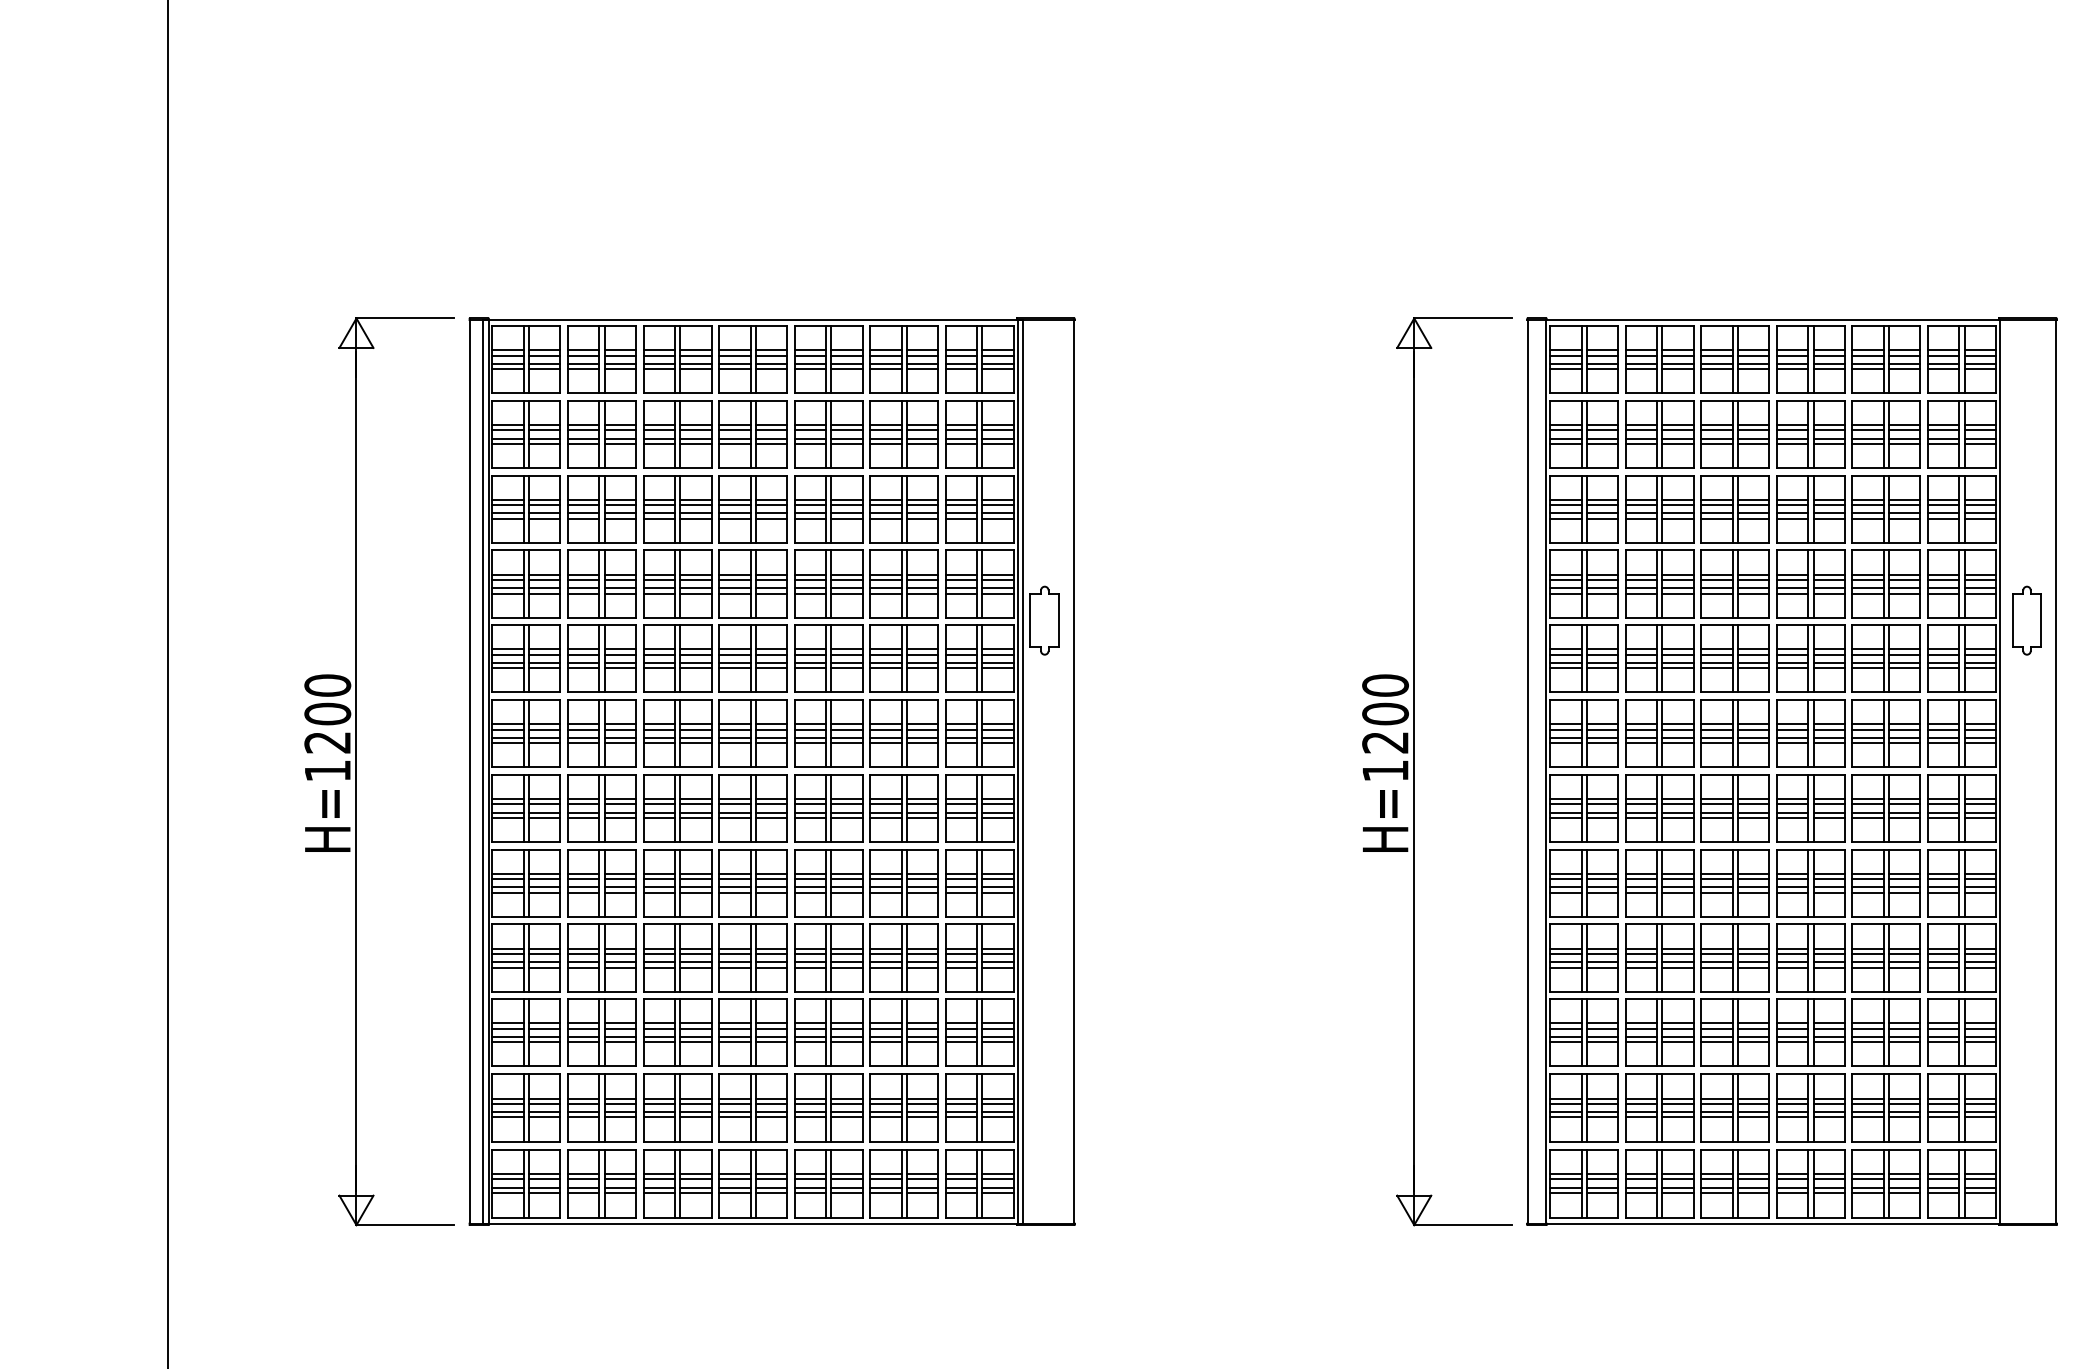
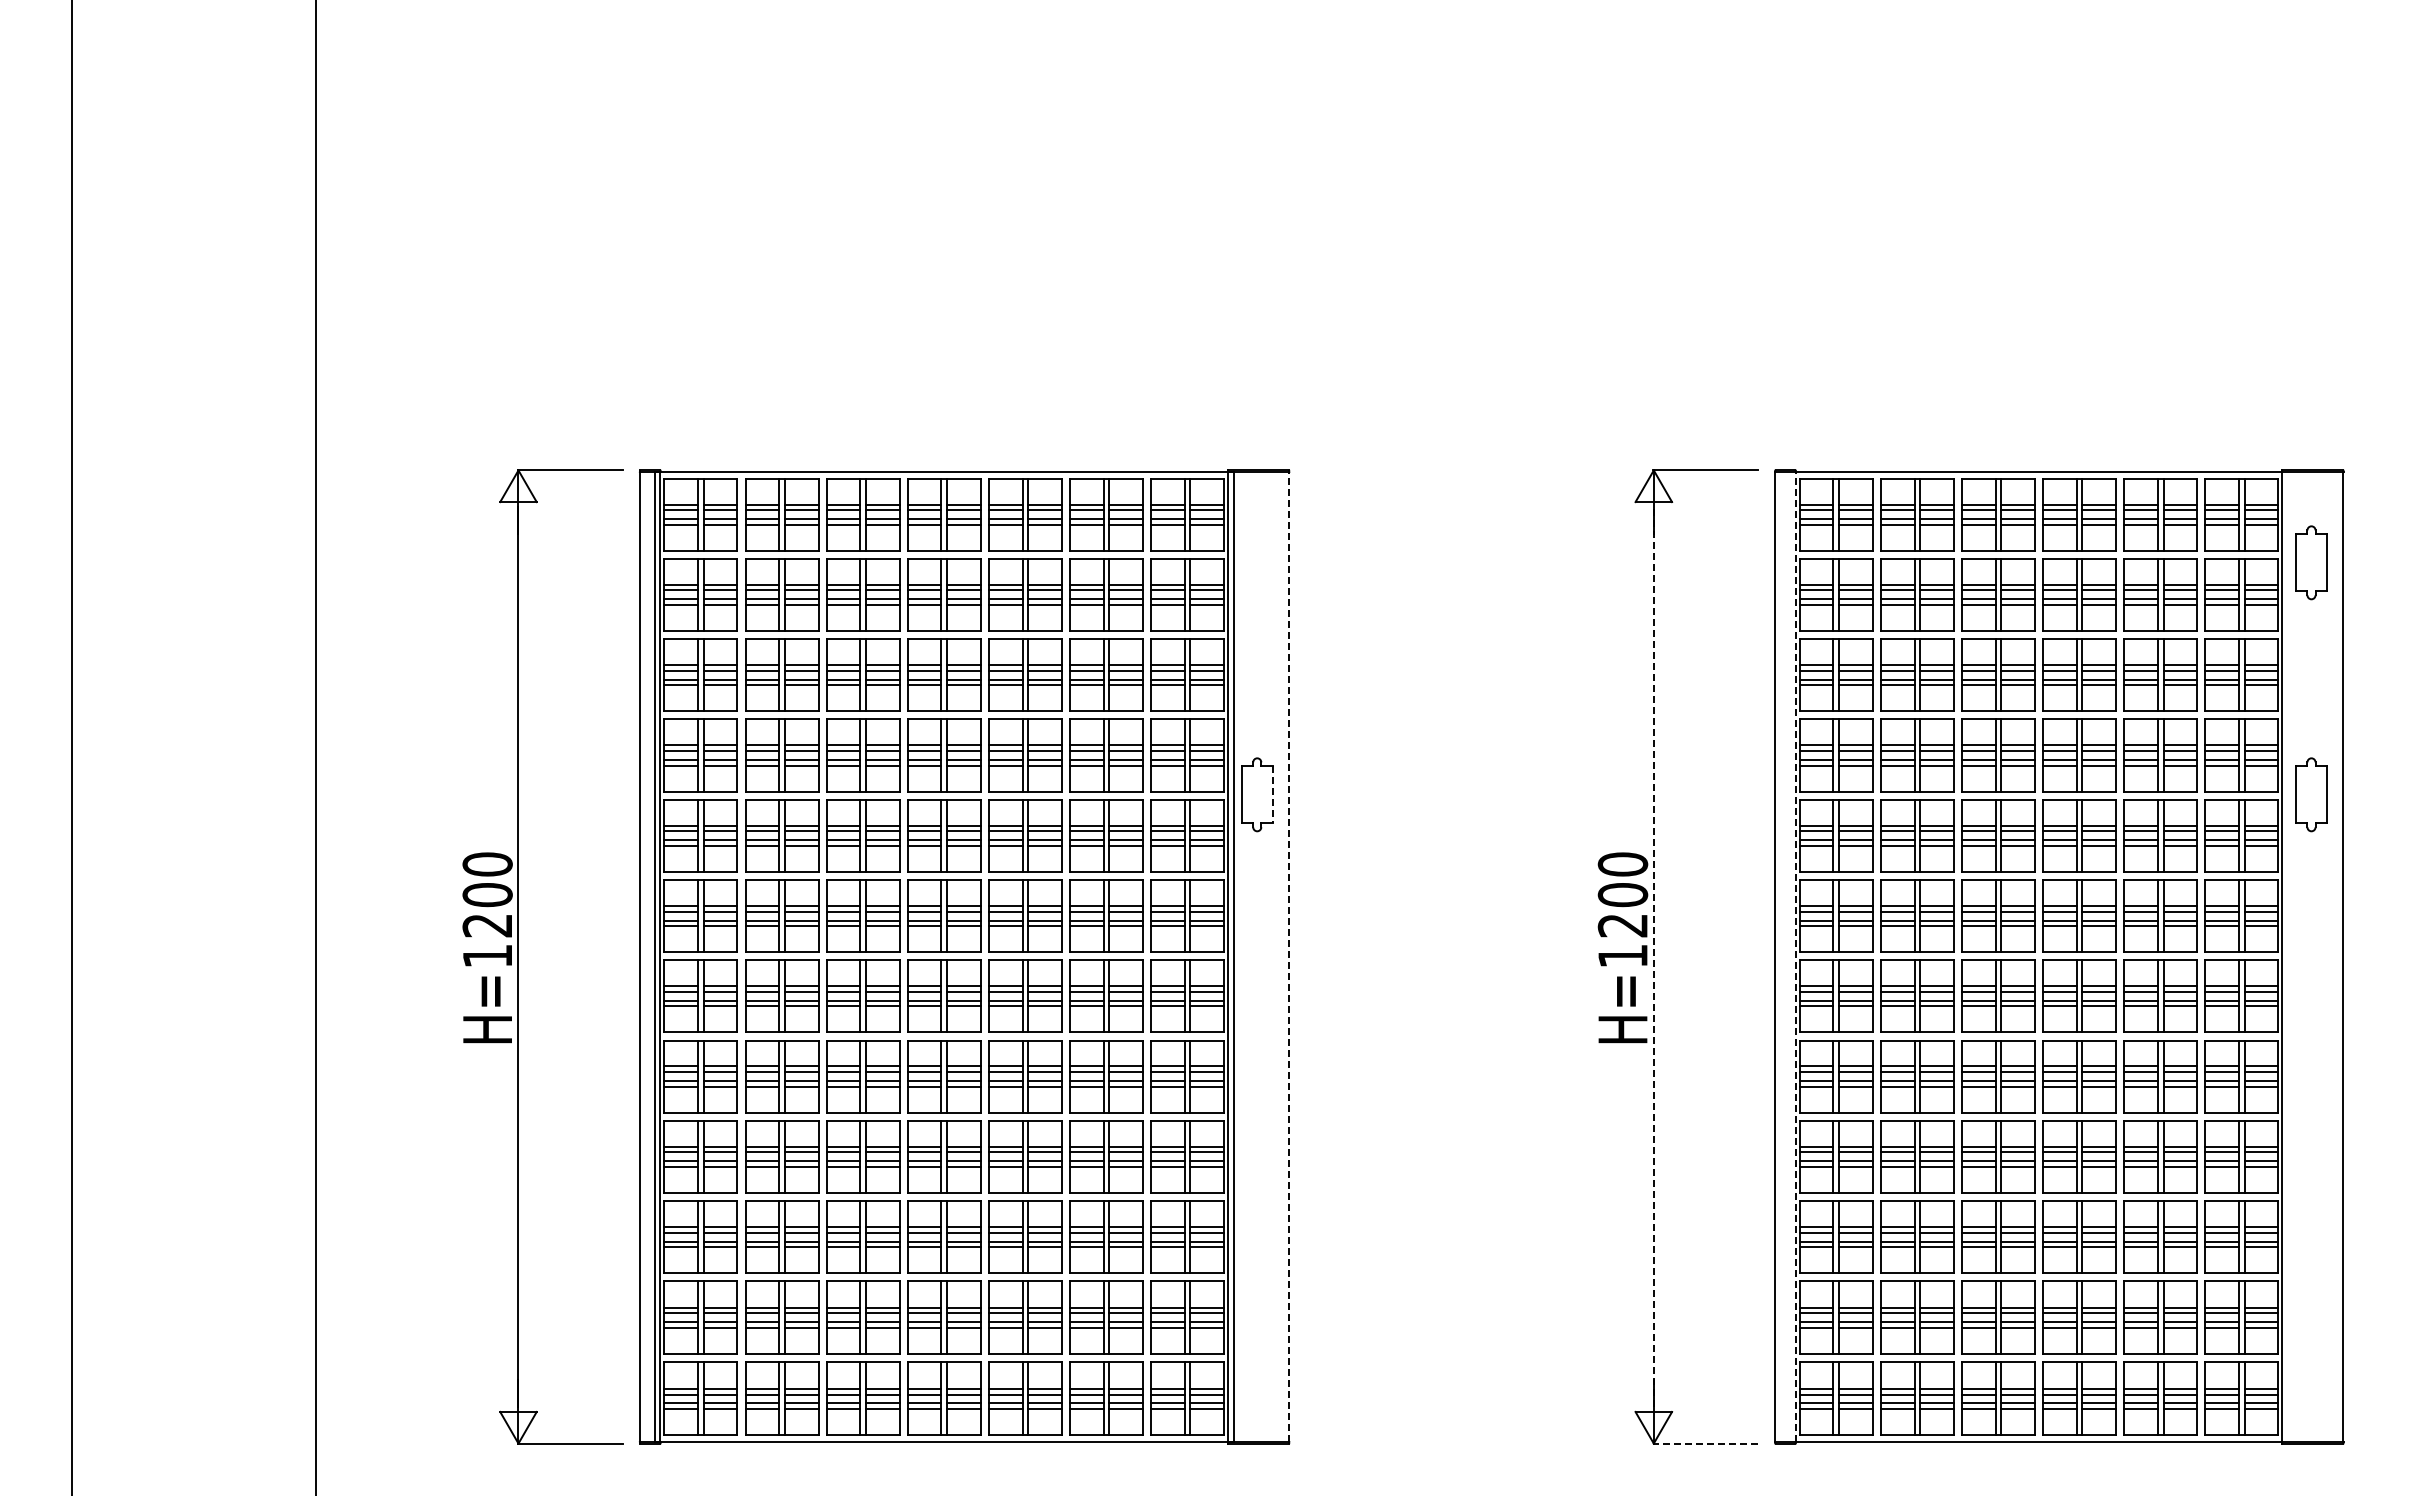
part: (2027, 404) -> (2311, 562), added
line: (1058, 621) -> (1272, 795), solid -> dashed
line: (1413, 771) -> (1653, 956), solid -> dashed
line: (1073, 772) -> (1288, 957), solid -> dashed
line: (1546, 772) -> (1795, 957), solid -> dashed
line: (1462, 1225) -> (1705, 1443), solid -> dashed

